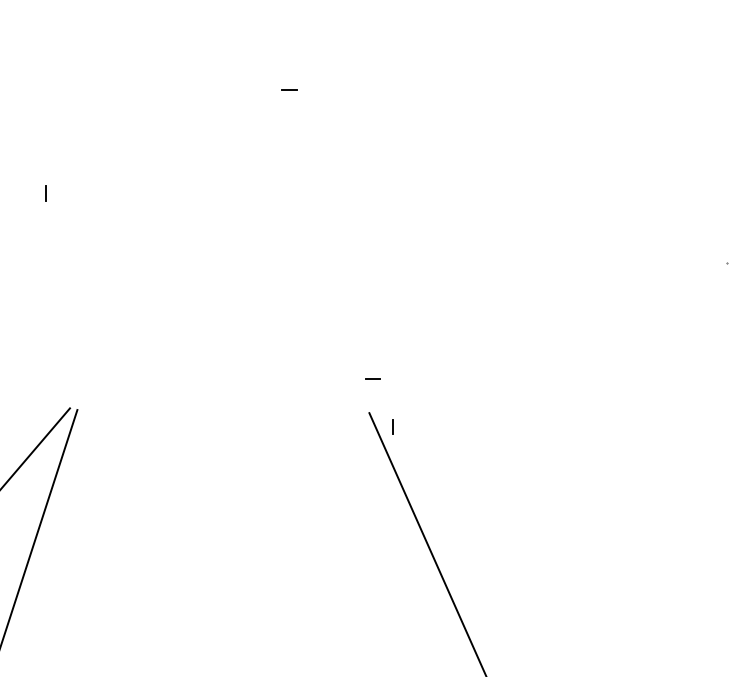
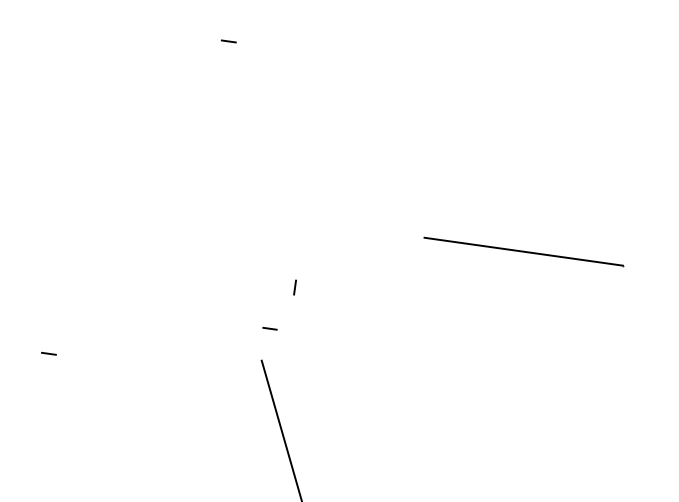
line: (622, 263) -> (523, 251), added
line: (392, 426) -> (294, 286), moved
line: (149, 436) -> (48, 353), added

